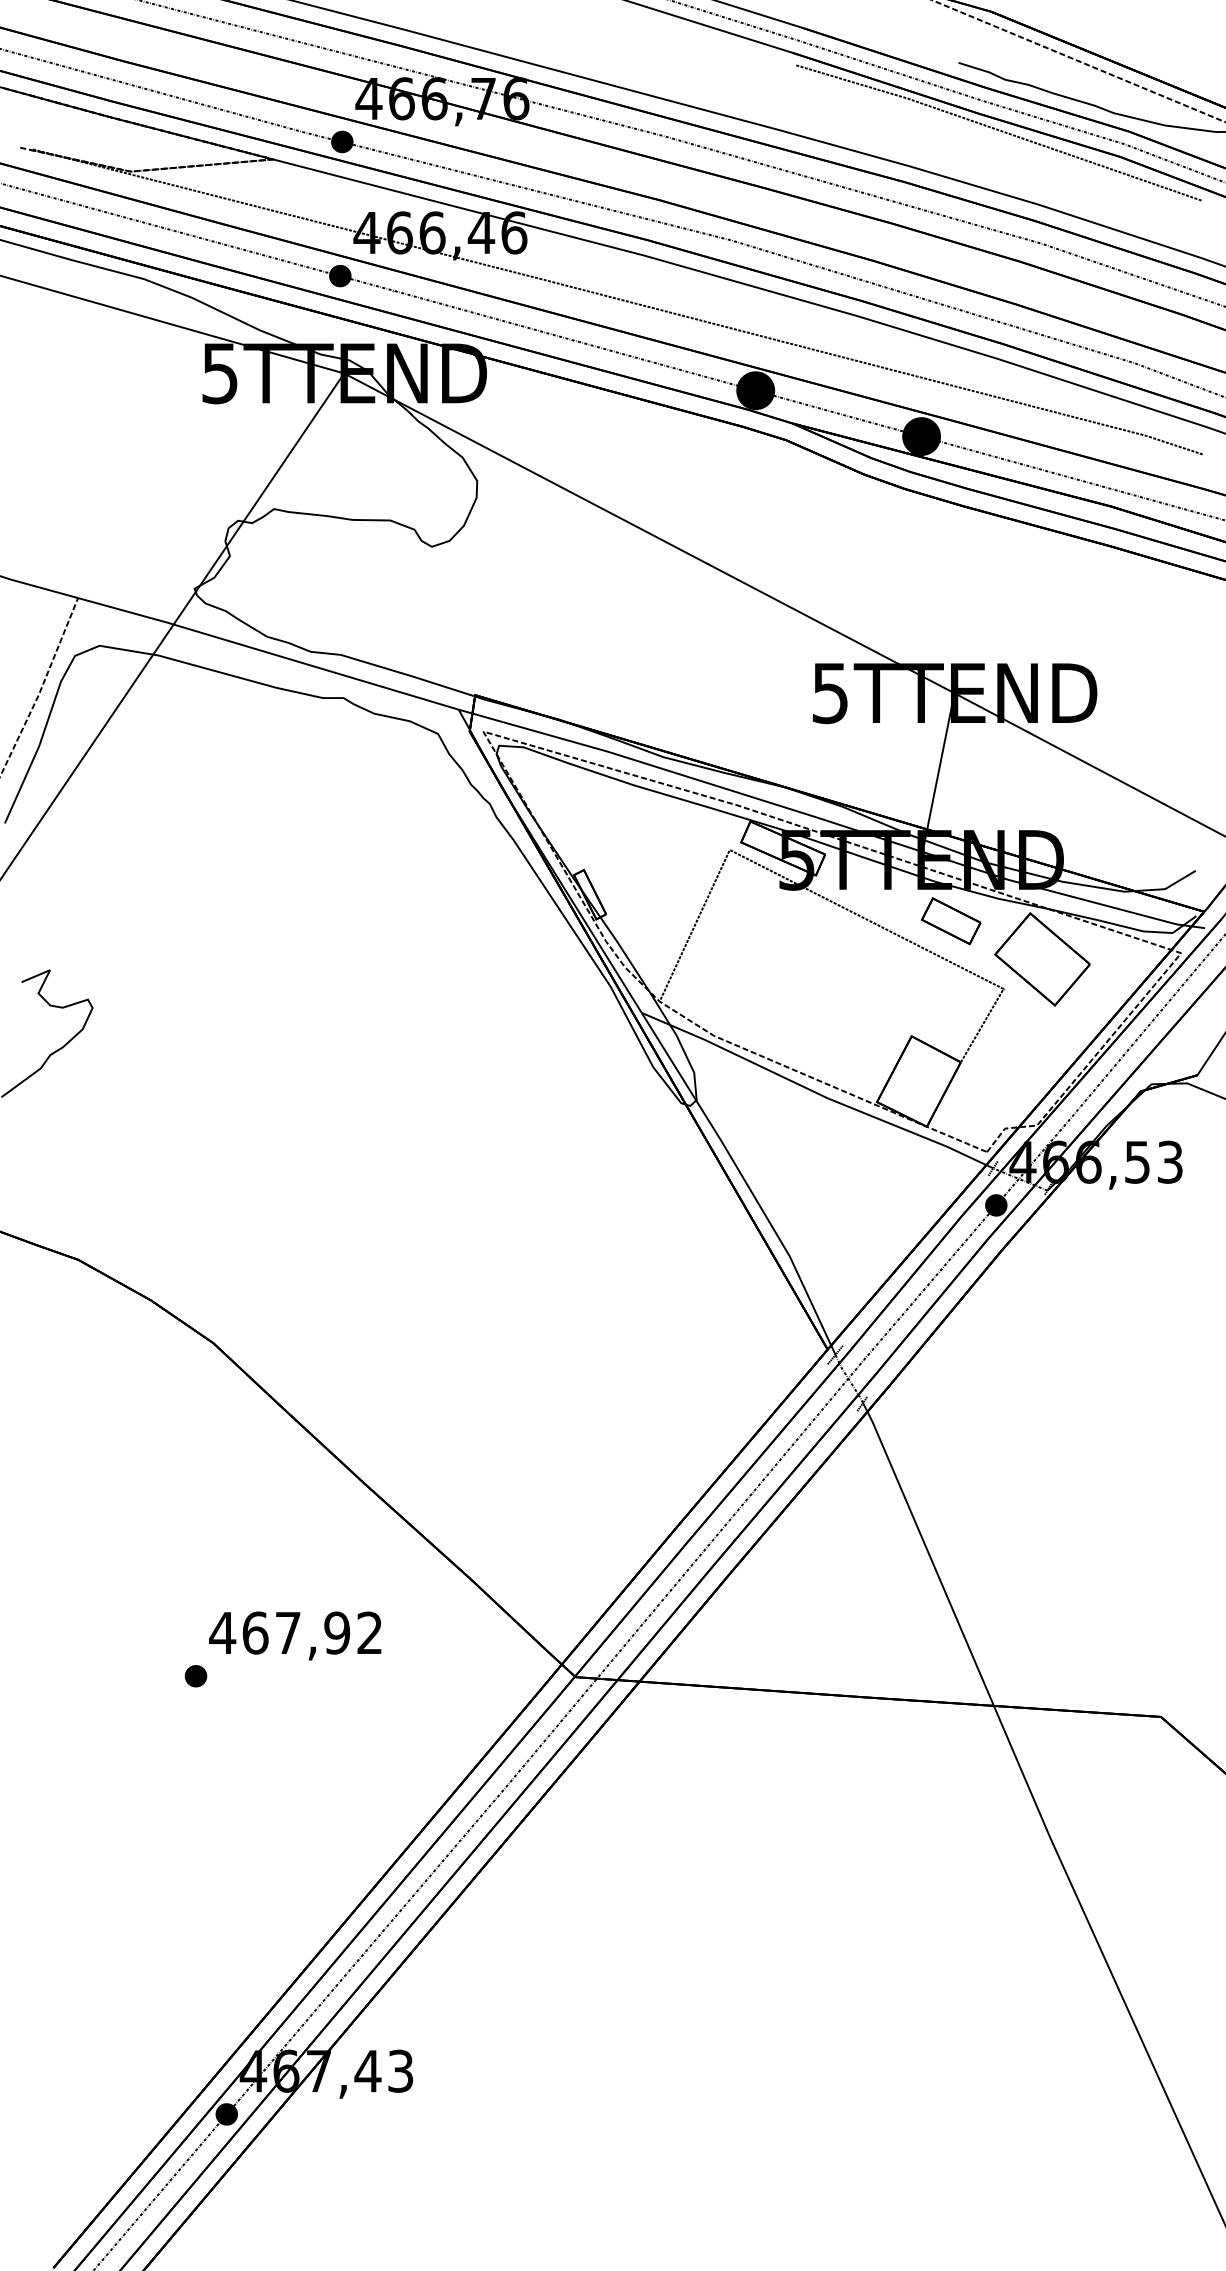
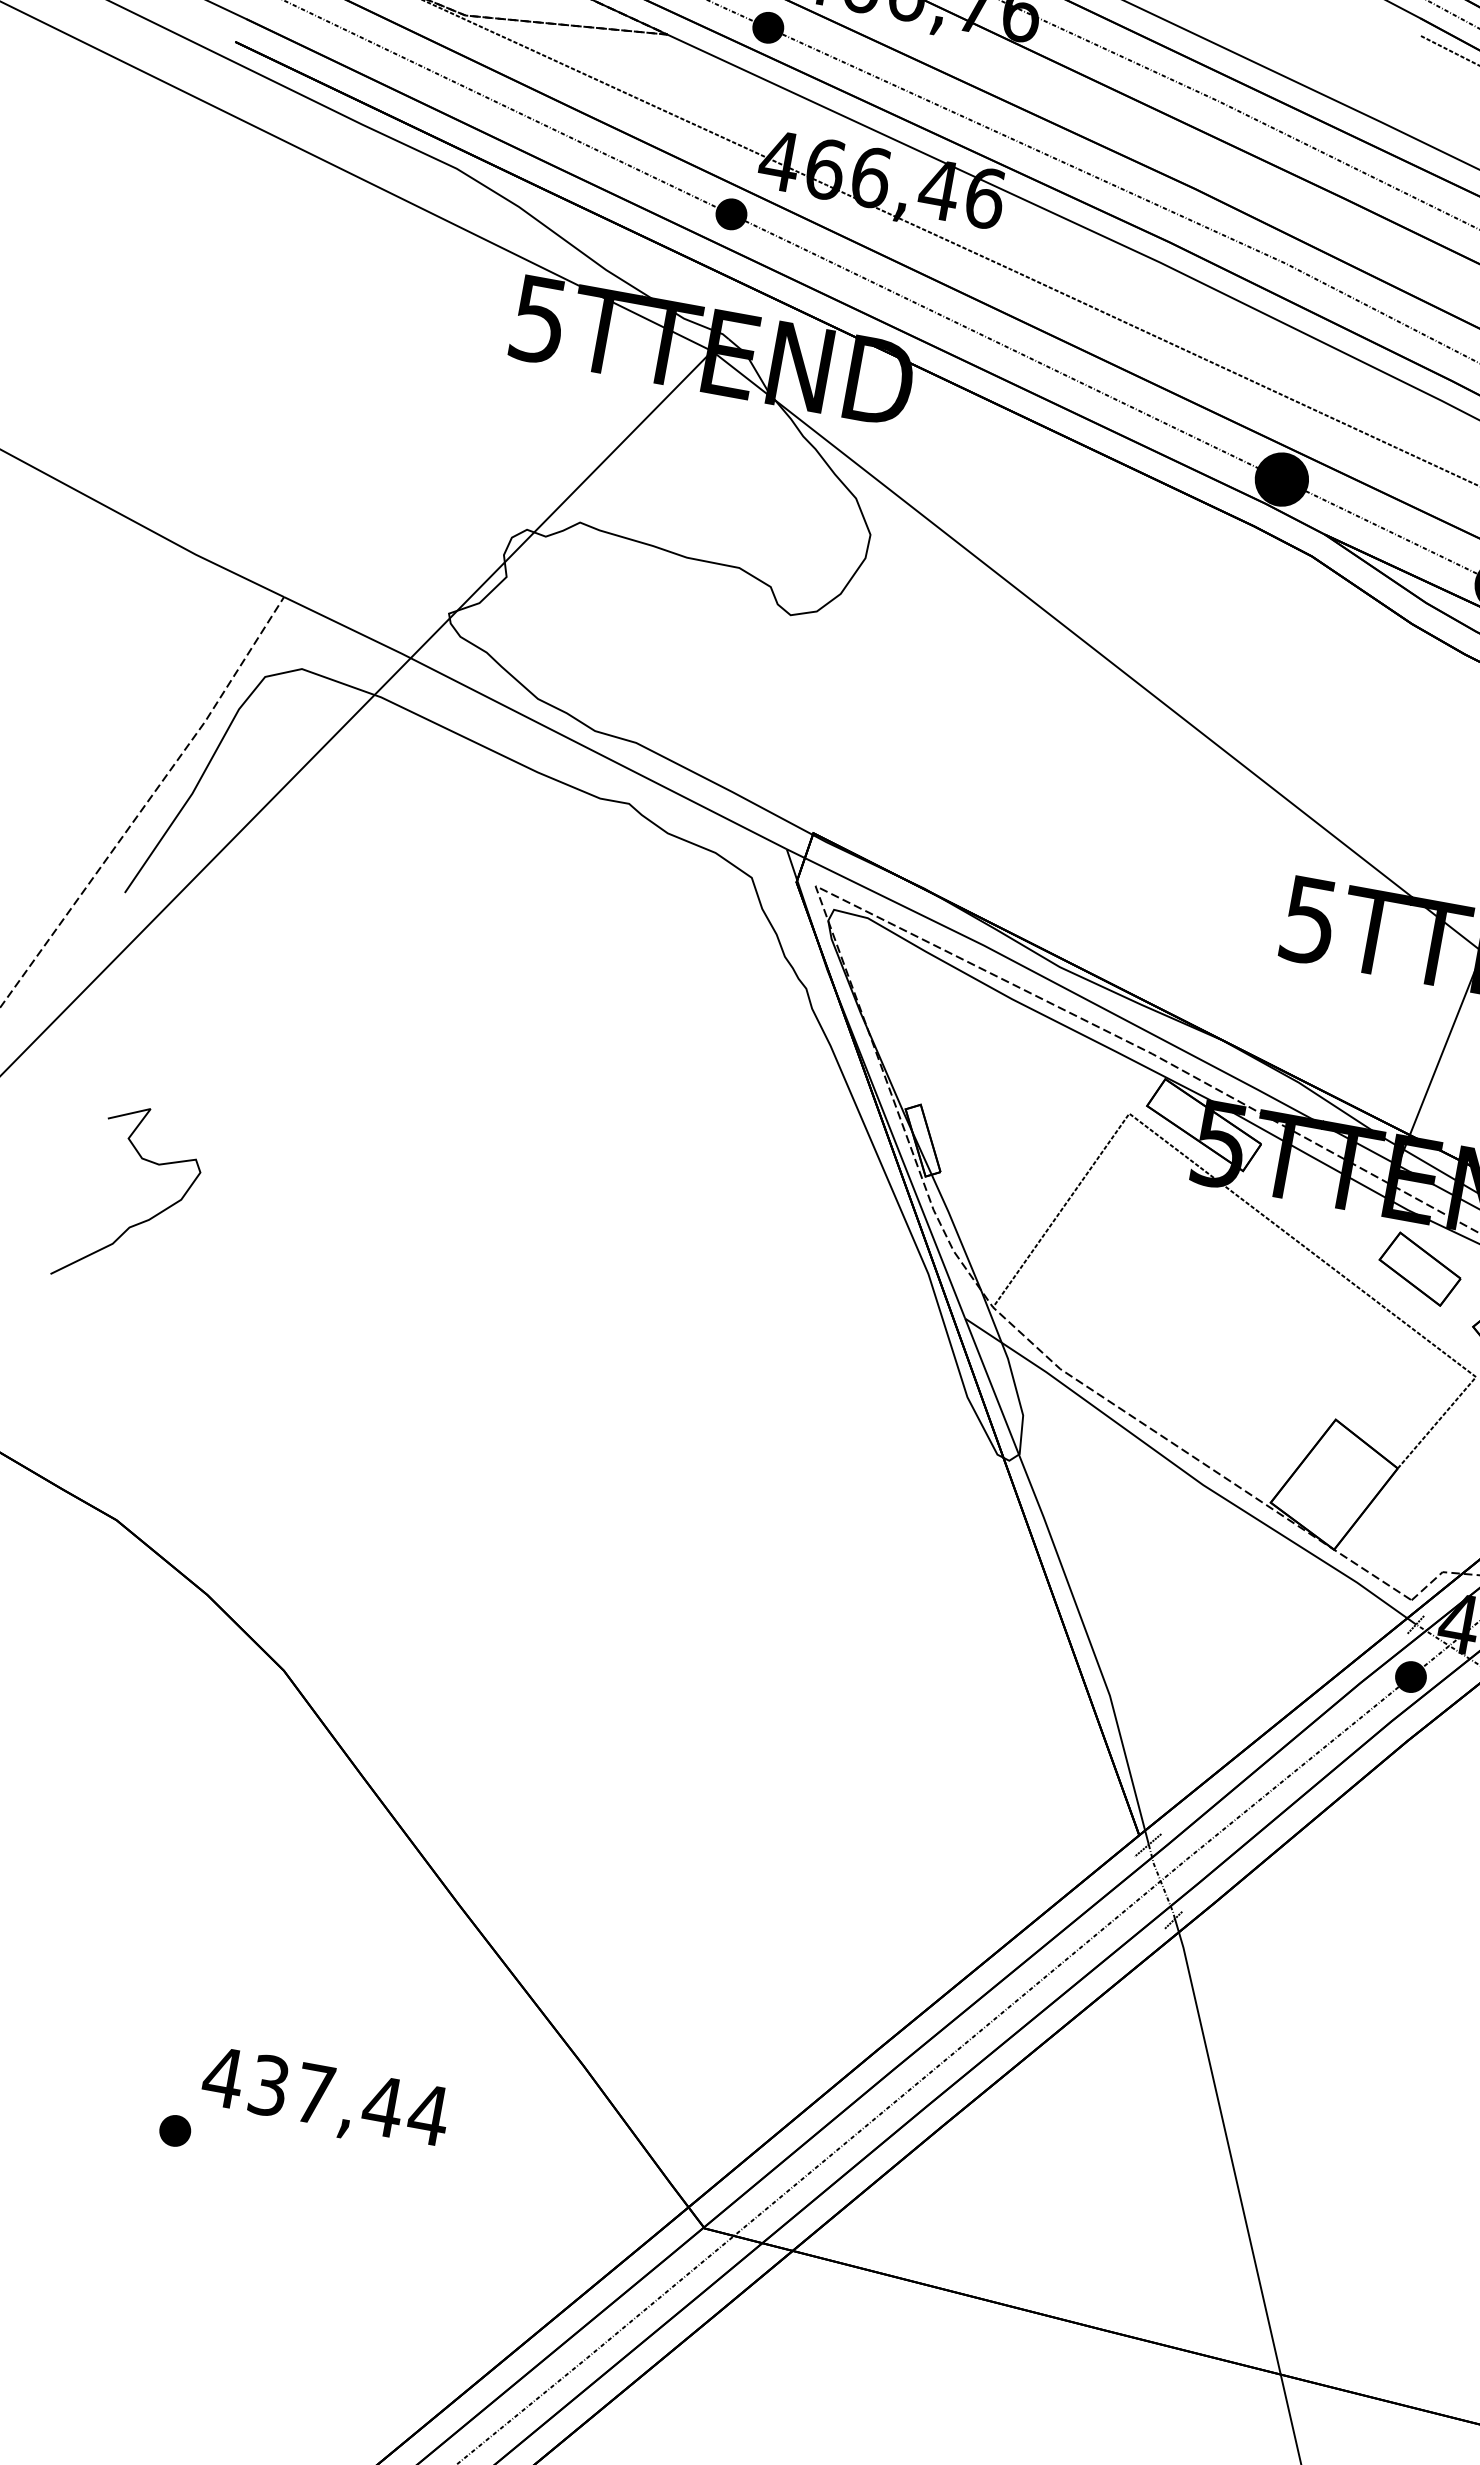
text: (312, 1632) -> (348, 2099), 467,92 -> 437,44

